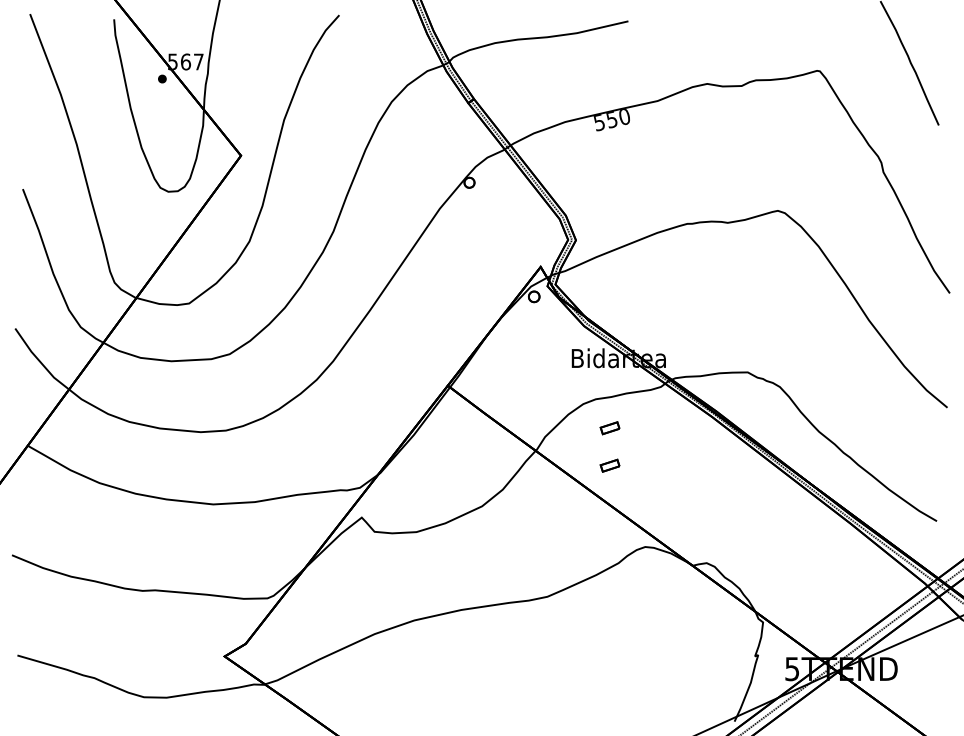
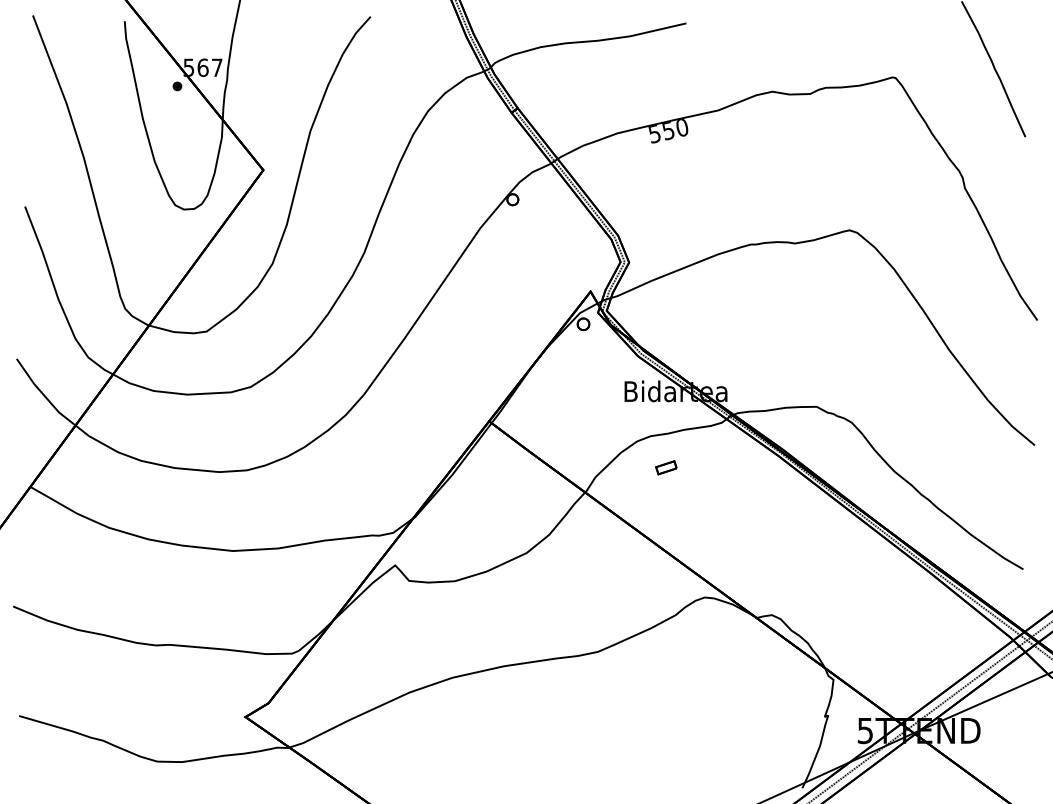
part: (610, 465) -> (666, 508), removed

